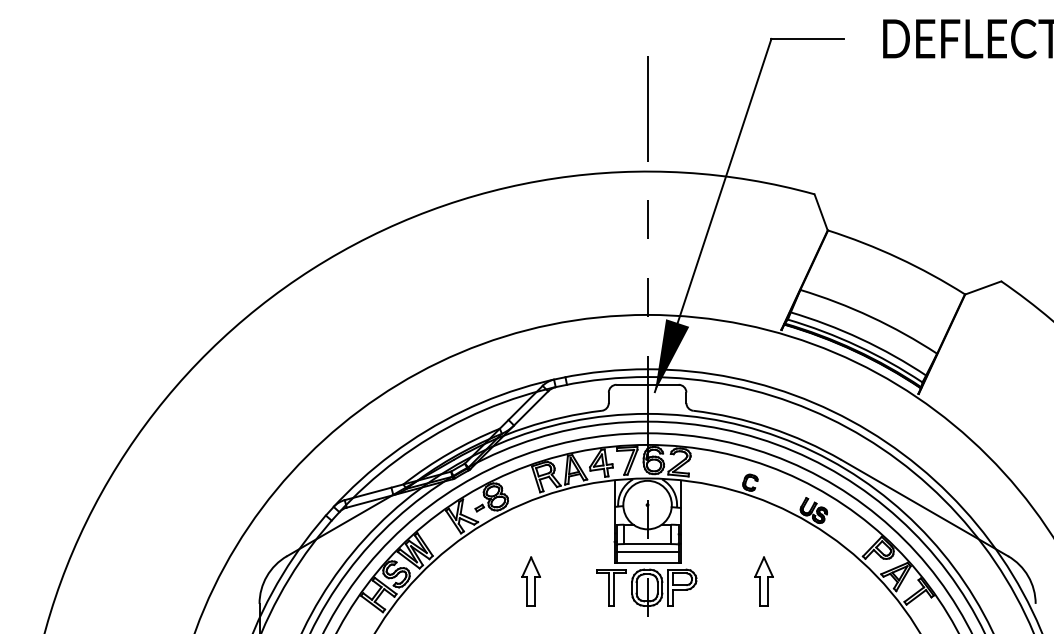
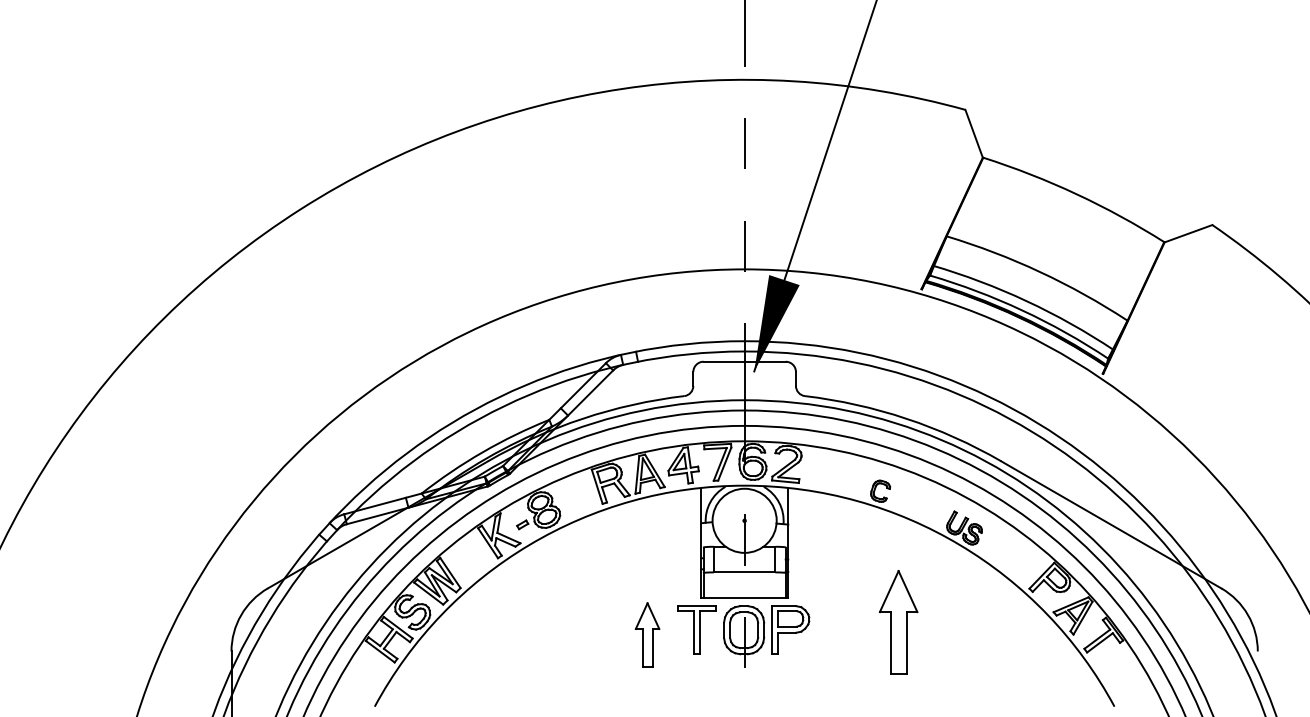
line: (647, 551) -> (744, 582), removed
part: (531, 581) -> (647, 635), moved
part: (763, 581) -> (897, 621), size x1.6

